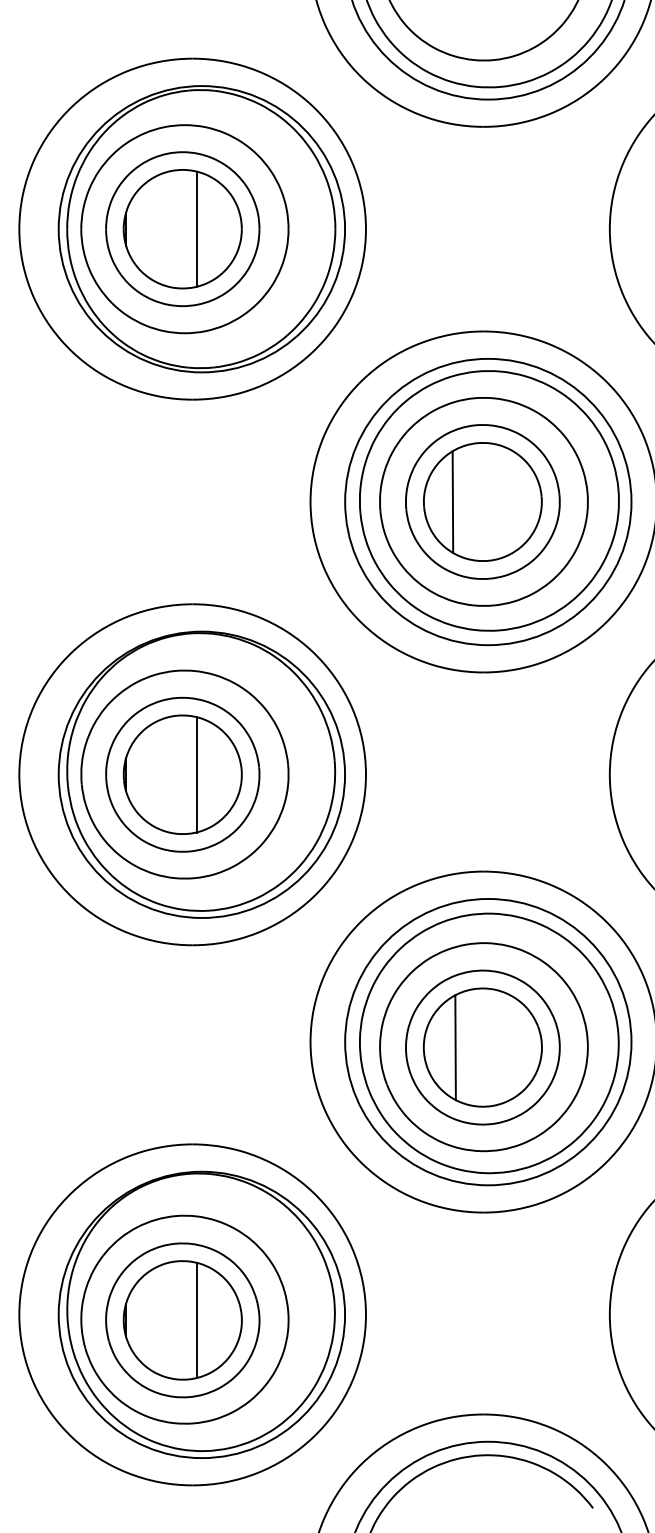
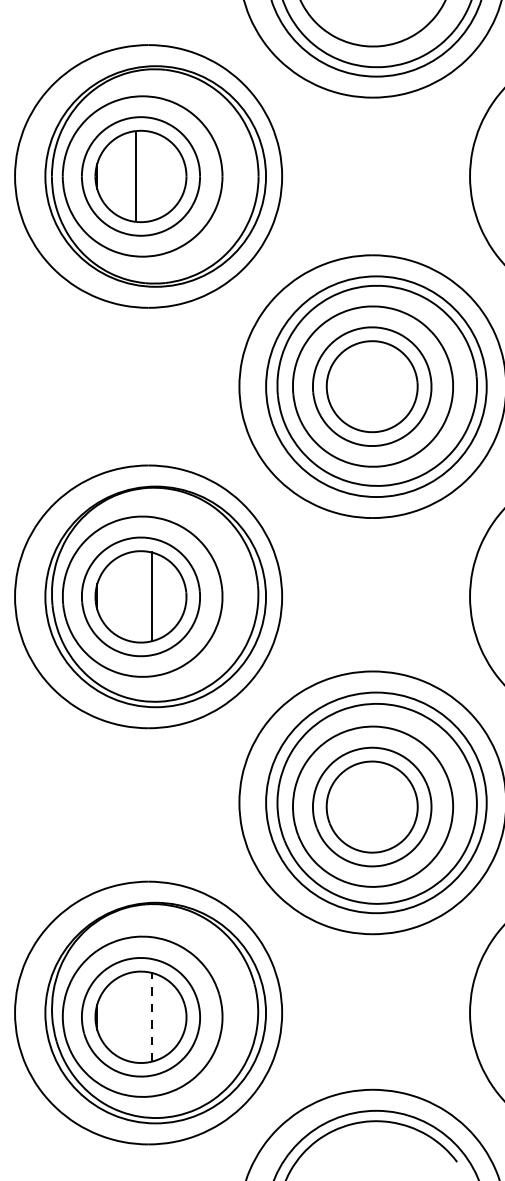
line: (196, 229) -> (135, 176), moved
line: (452, 501) -> (348, 386), removed
line: (455, 1046) -> (351, 806), removed
line: (196, 1319) -> (151, 1016), solid -> dashed

